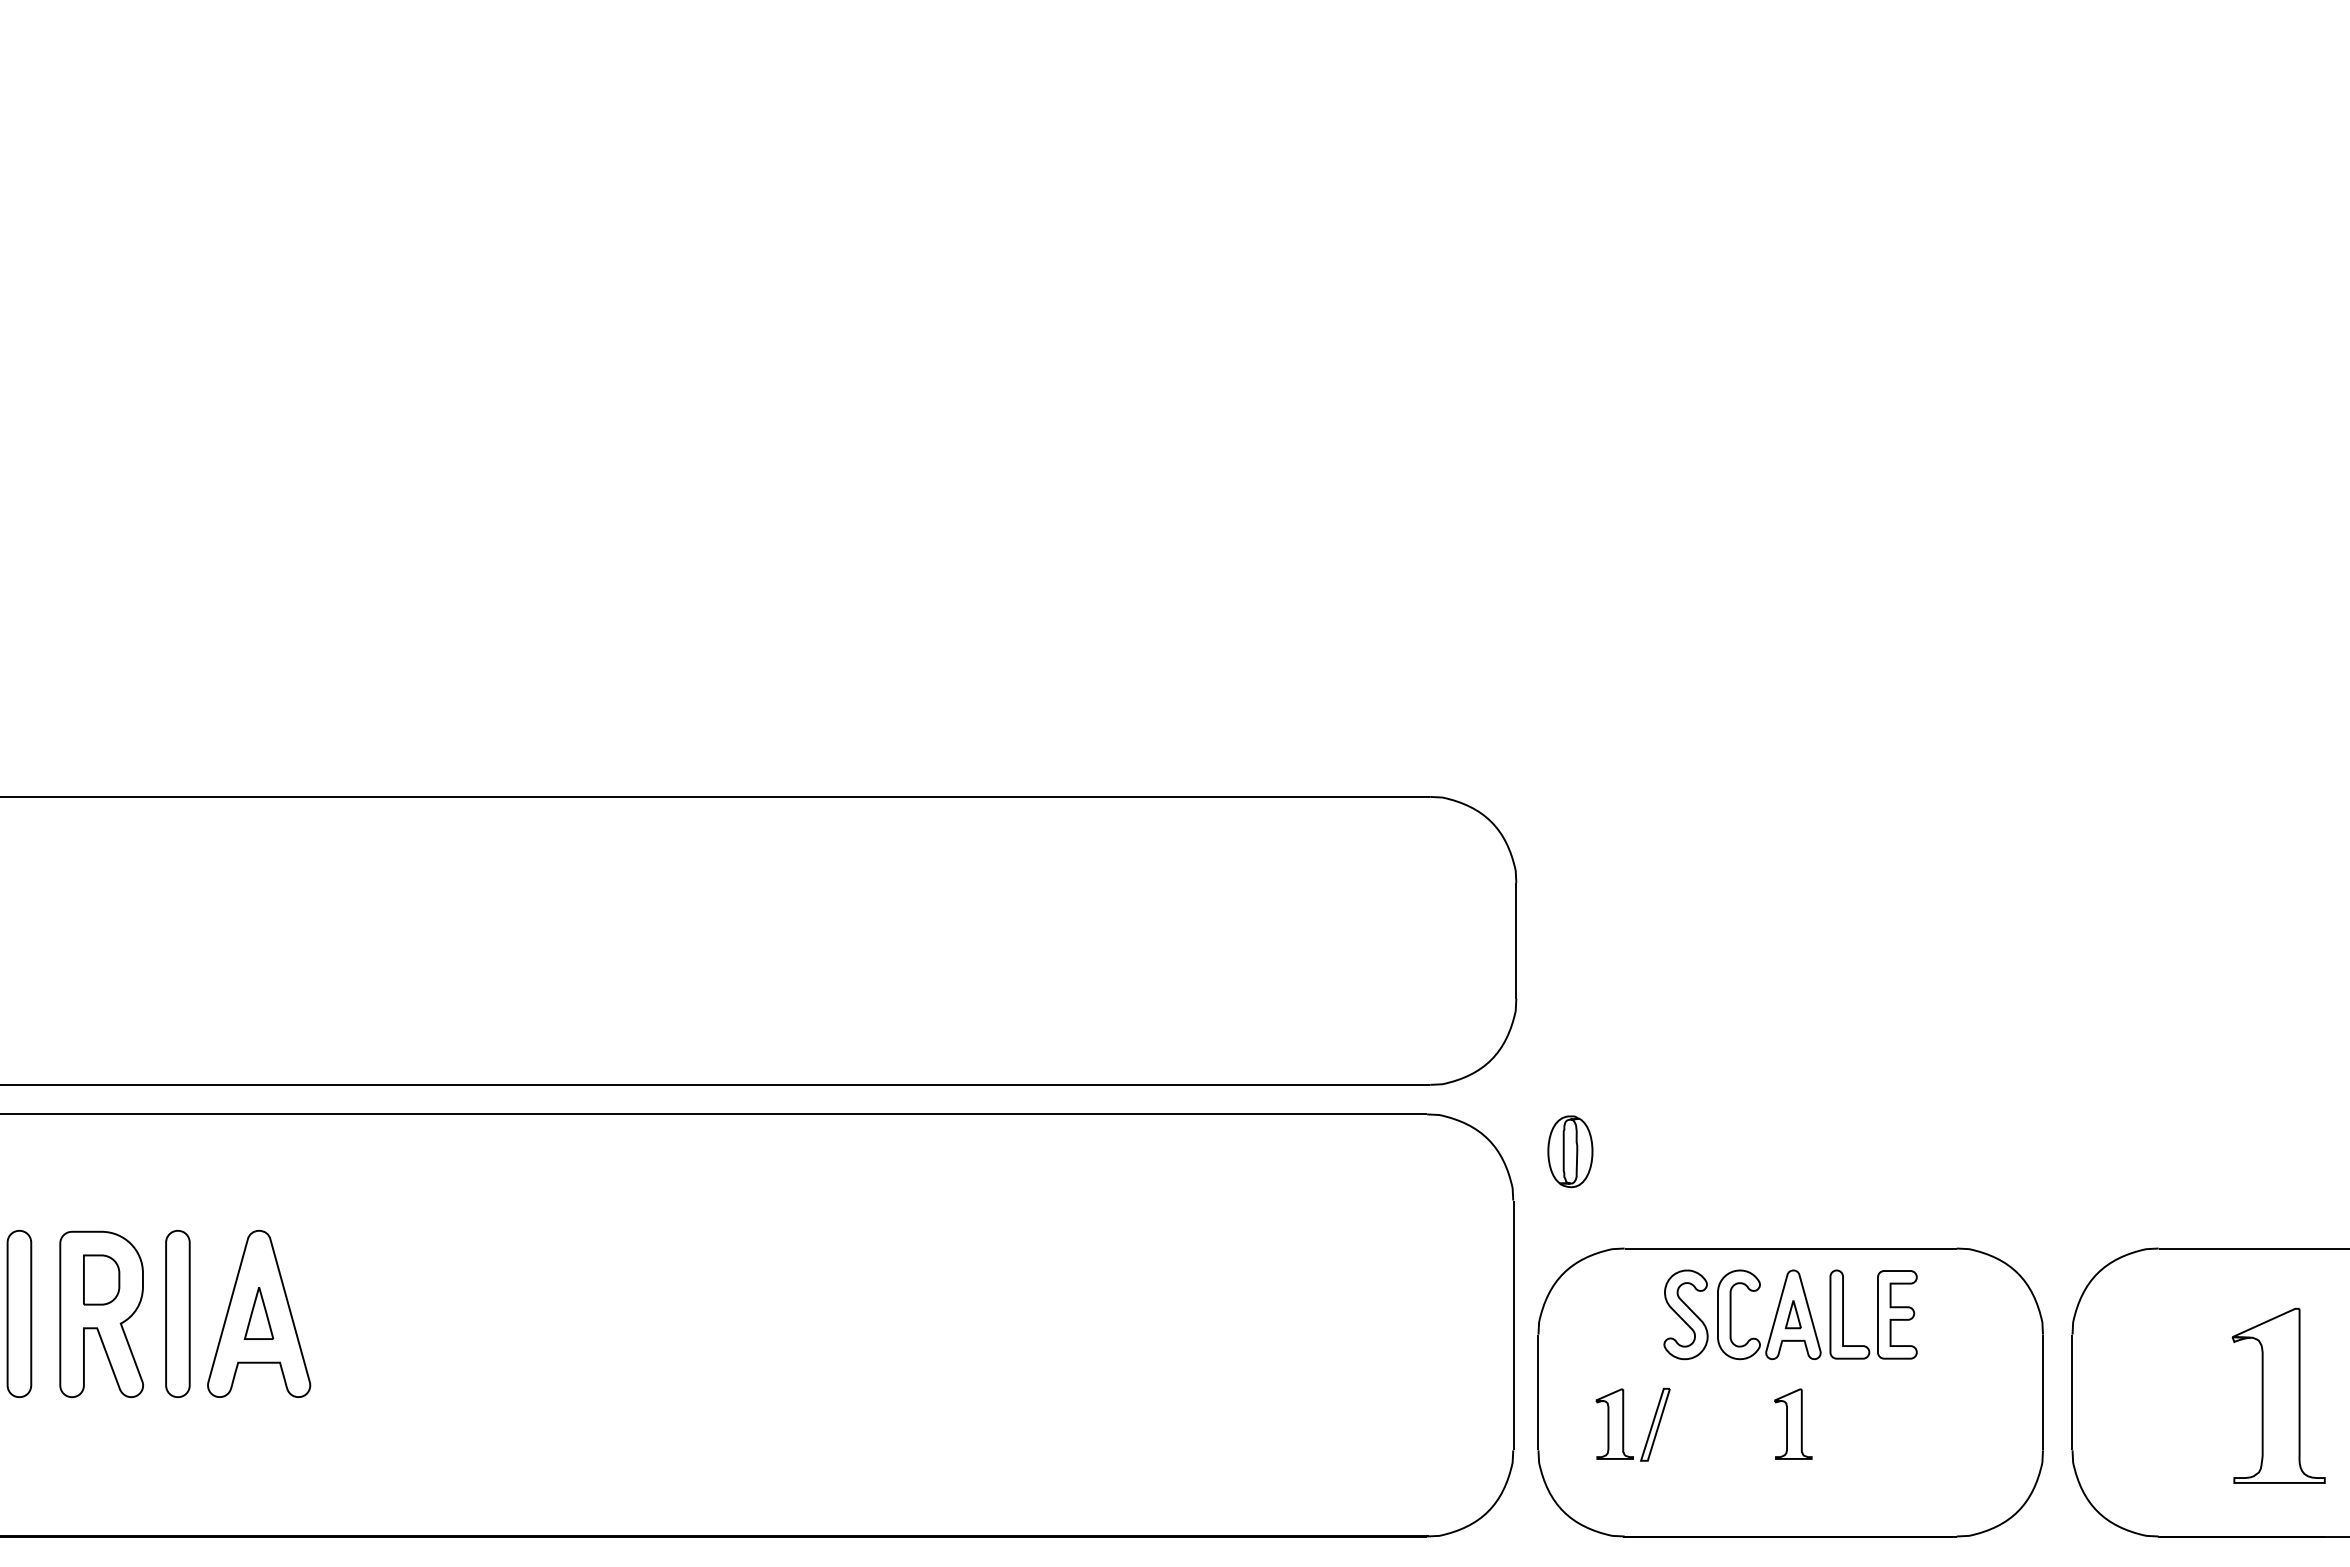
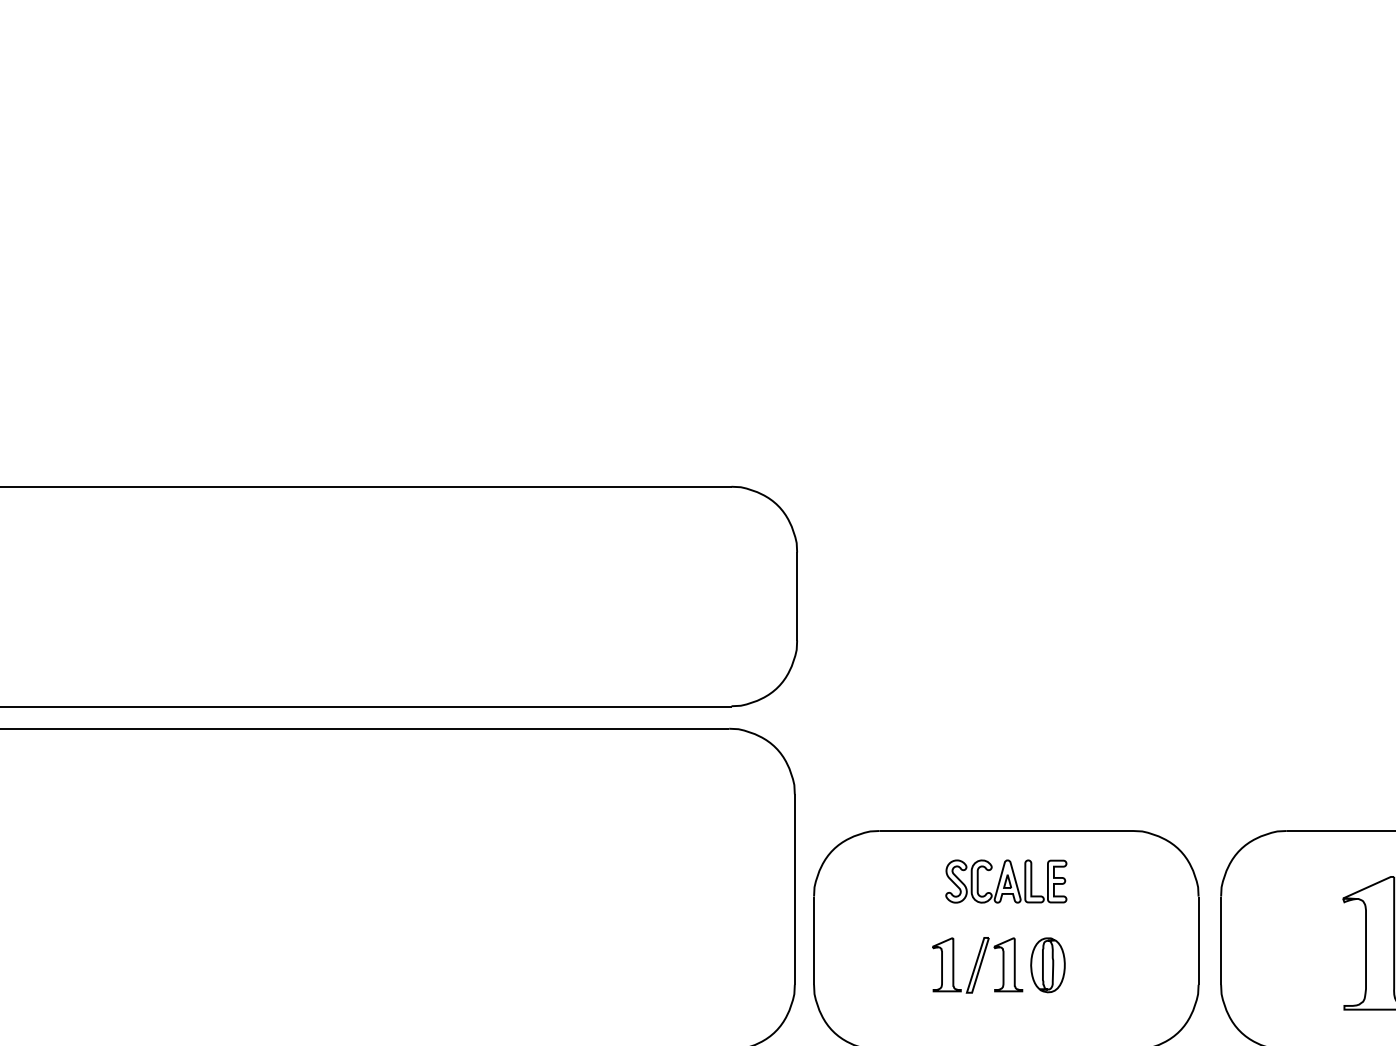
part: (1570, 1151) -> (1048, 965), moved
part: (1790, 1314) -> (1006, 881), size x0.62
part: (1624, 1424) -> (954, 965), moved

